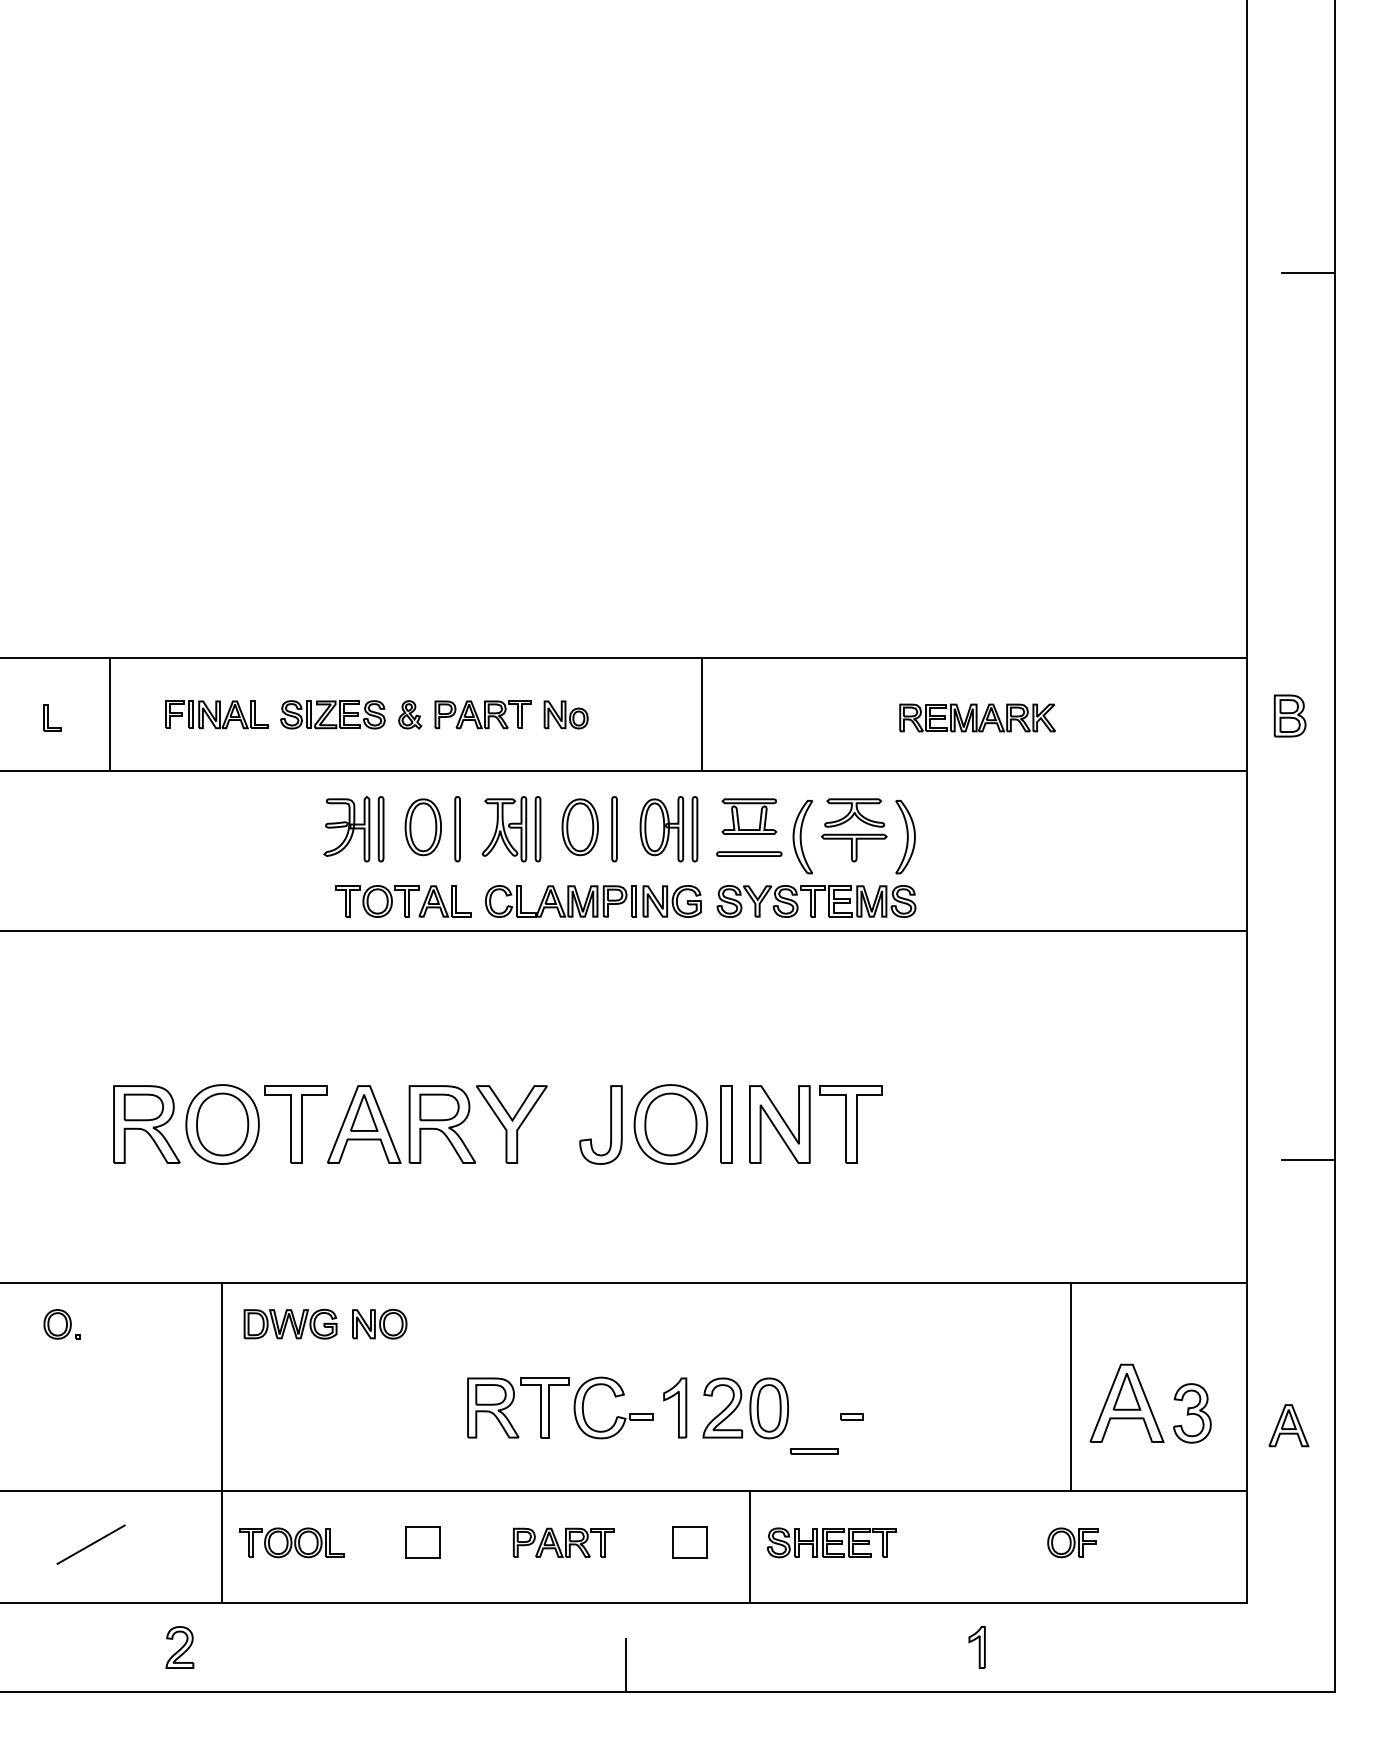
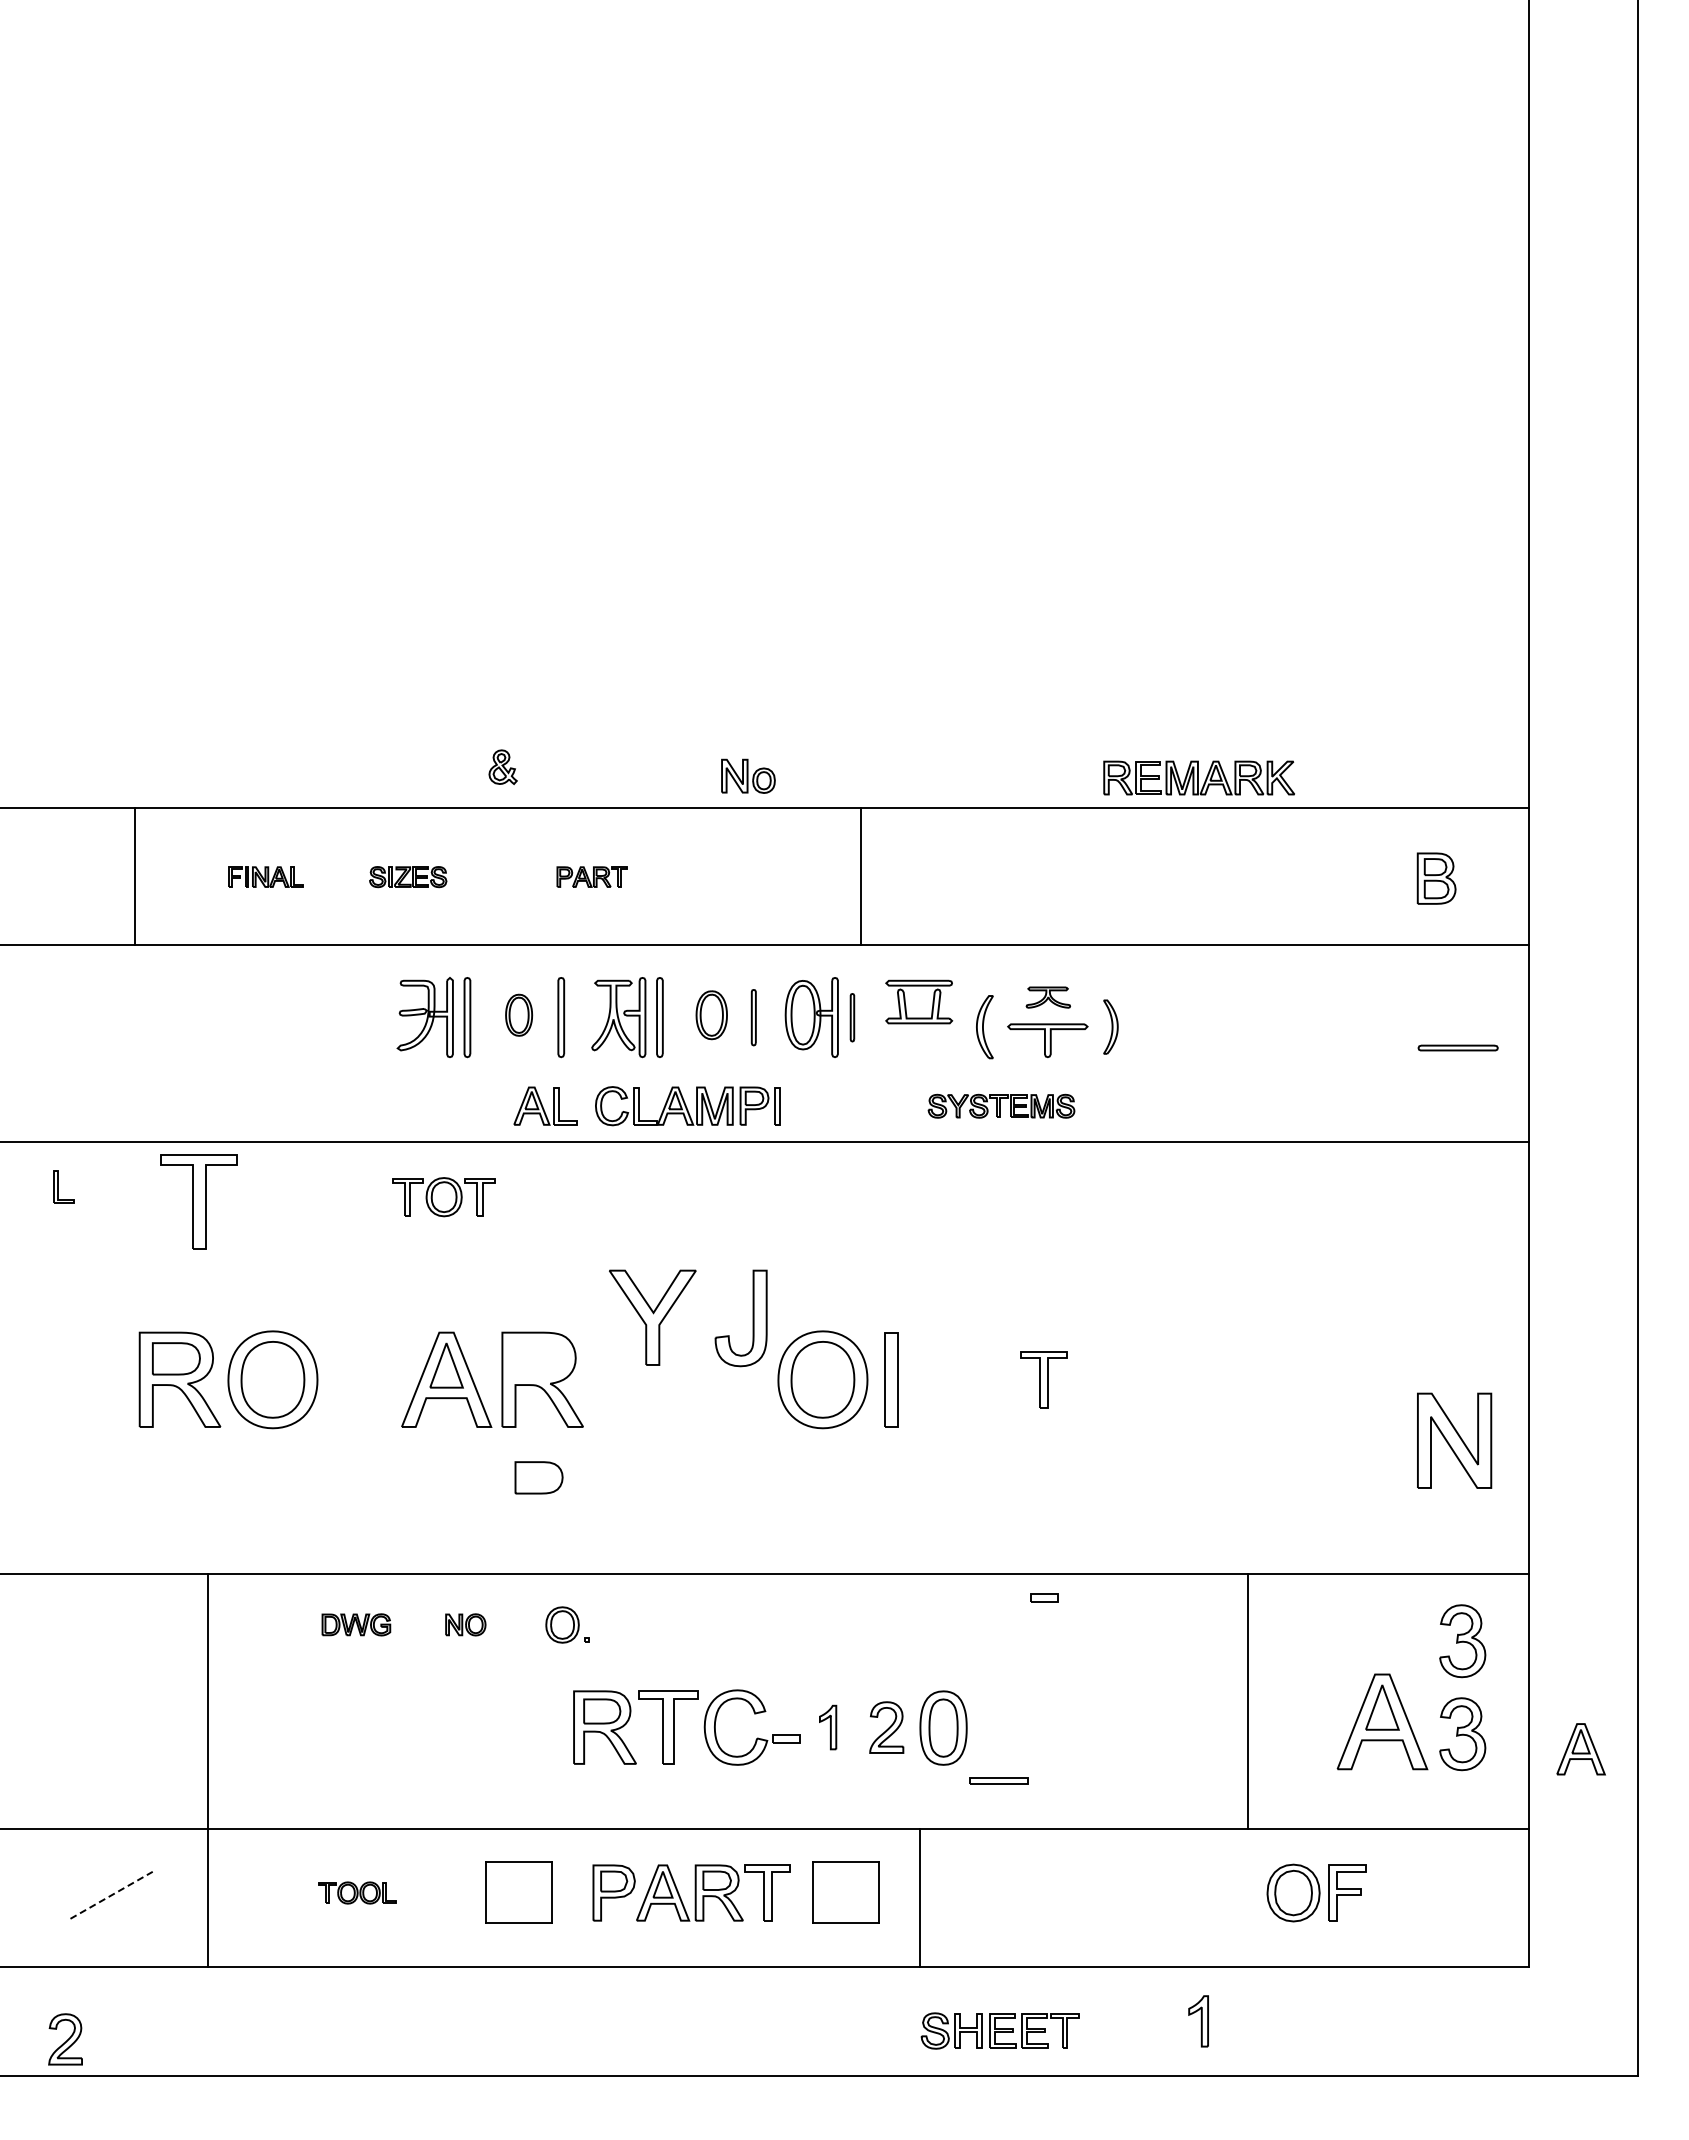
line: (1308, 272) -> (1605, 334), removed
part: (216, 714) -> (265, 876), size x0.6
part: (332, 714) -> (407, 876), size x0.6
part: (409, 714) -> (502, 766), moved
part: (483, 714) -> (592, 876), size x0.6
part: (566, 714) -> (748, 775), moved
part: (1290, 715) -> (1436, 878), moved
part: (51, 717) -> (63, 1186), moved
part: (977, 717) -> (1198, 777), moved
part: (854, 812) -> (1048, 997), size x0.6
part: (422, 827) -> (518, 1015), size x0.6
part: (580, 827) -> (711, 1015), size x0.7
part: (614, 829) -> (753, 1017), size x0.7
part: (695, 829) -> (852, 1017), size x0.6
part: (802, 836) -> (984, 1026), size x0.7
part: (905, 836) -> (1110, 1026), size x0.6
part: (748, 853) -> (1457, 1047), moved
part: (377, 901) -> (443, 1197), moved
part: (672, 901) -> (824, 1106), removed
part: (816, 901) -> (1001, 1106), size x0.6
part: (439, 1107) -> (538, 1477), moved
part: (295, 1124) -> (198, 1201), moved
part: (511, 1124) -> (652, 1317), moved
part: (779, 1124) -> (1454, 1440), moved
part: (850, 1124) -> (1043, 1379), size x0.6
part: (610, 1125) -> (752, 1318), moved
line: (1308, 1159) -> (1605, 1422), removed
part: (61, 1323) -> (567, 1624), moved
part: (290, 1323) -> (356, 1624), size x0.6
part: (379, 1323) -> (465, 1624), size x0.6
part: (1192, 1337) -> (1462, 1641), added
line: (1070, 1386) -> (1248, 1701), moved
part: (674, 1407) -> (827, 1727), size x0.6
part: (722, 1407) -> (886, 1727), size x0.7
part: (851, 1416) -> (1044, 1597), moved
line: (222, 1442) -> (208, 1770), moved
part: (291, 1542) -> (357, 1892), size x0.6
part: (422, 1542) -> (518, 1892), size x1.6
part: (563, 1542) -> (691, 1892), size x1.6
part: (690, 1542) -> (846, 1892), size x1.6
part: (831, 1542) -> (999, 2030), moved
part: (1072, 1542) -> (1315, 1892), size x1.6
line: (91, 1544) -> (112, 1895), solid -> dashed
part: (179, 1647) -> (65, 2039), moved
line: (625, 1664) -> (767, 2042), removed

